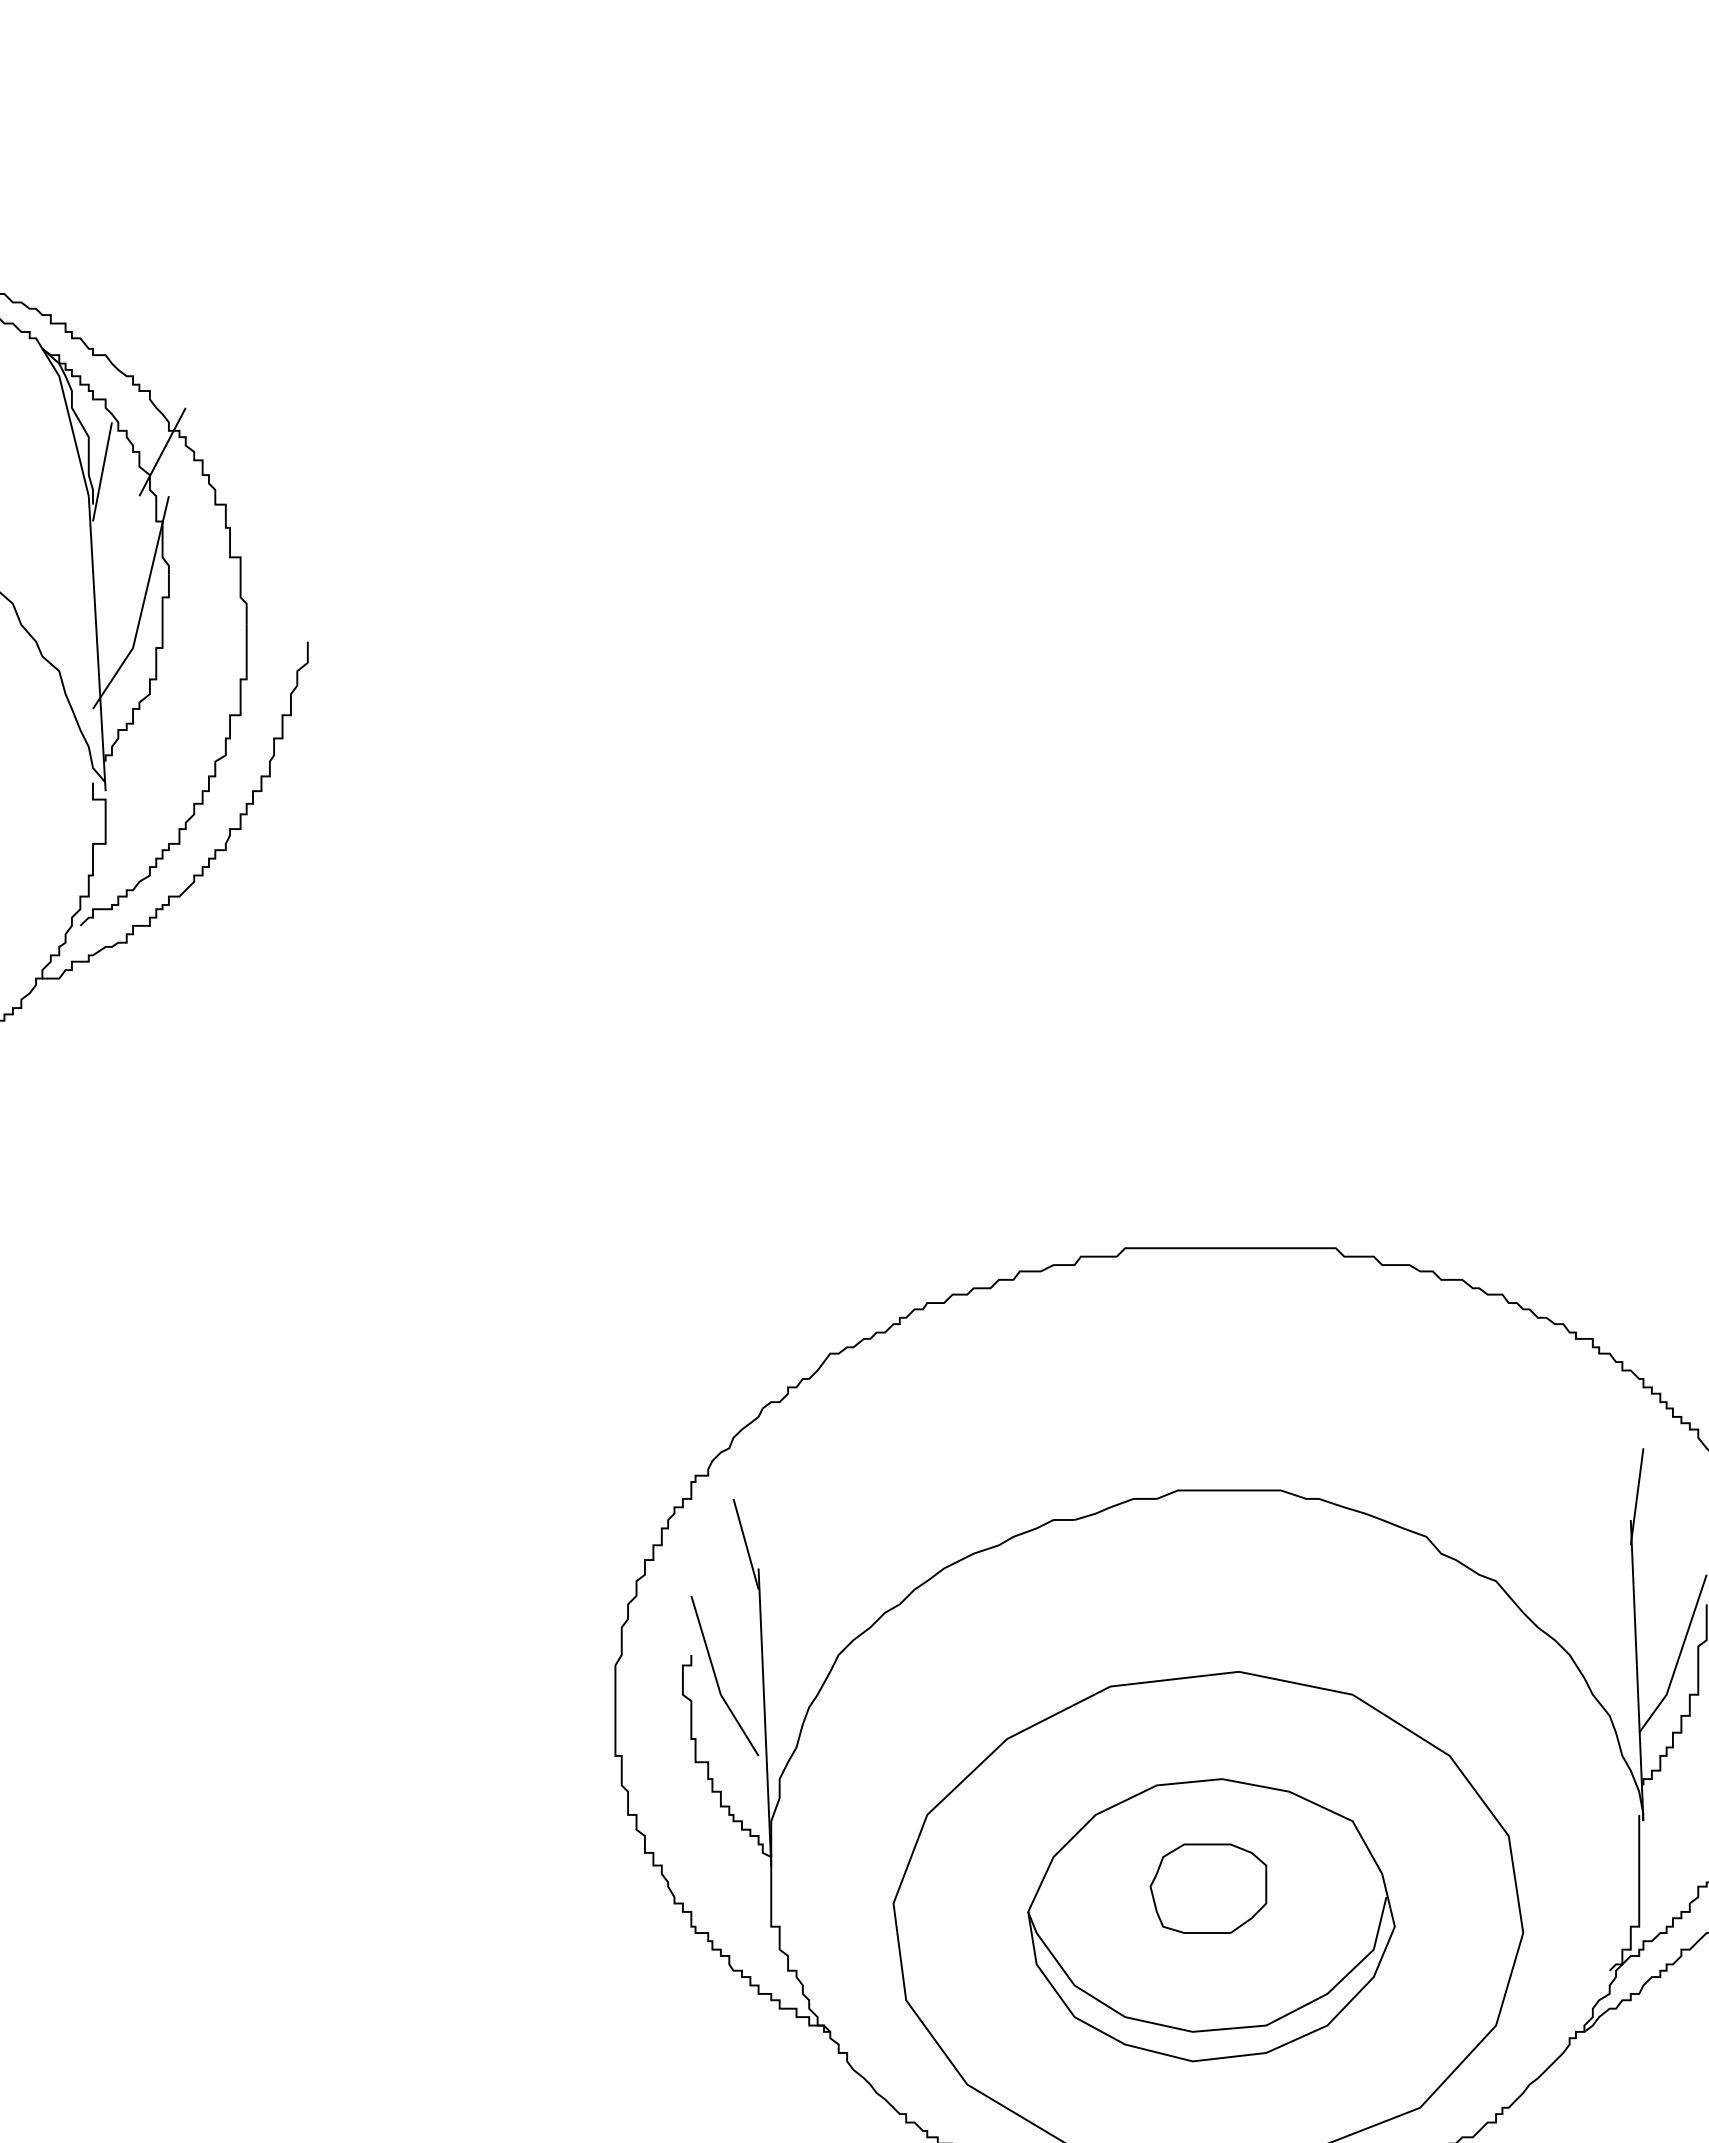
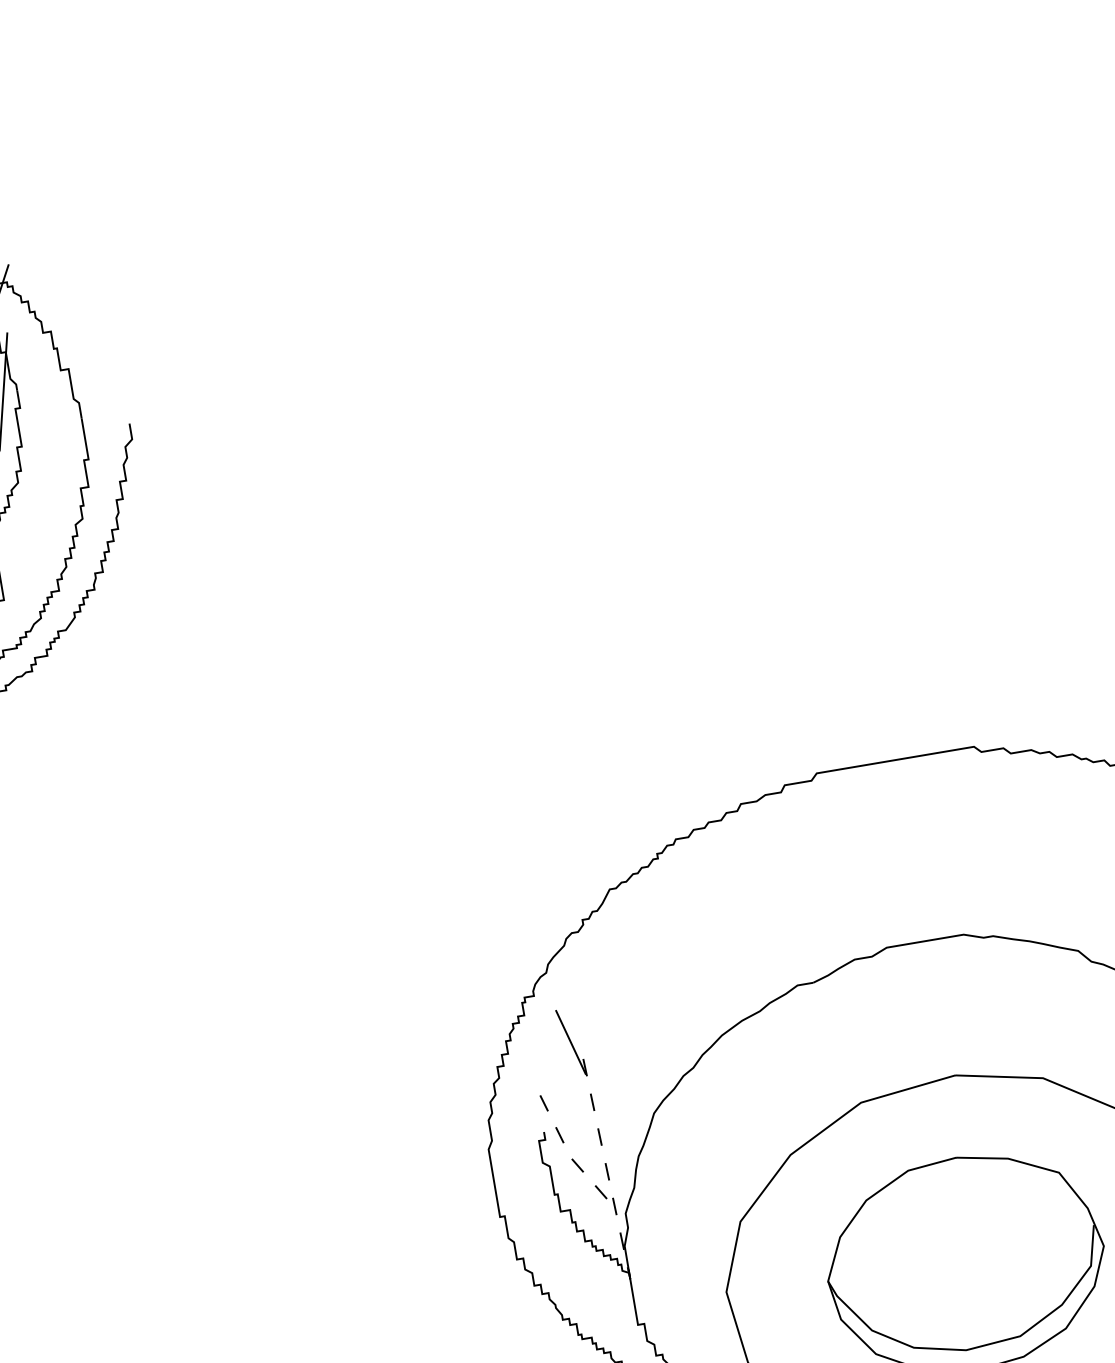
line: (716, 1679) -> (565, 1147), solid -> dashed
line: (764, 1717) -> (606, 1169), solid -> dashed
part: (1208, 1888) -> (959, 1241), removed

